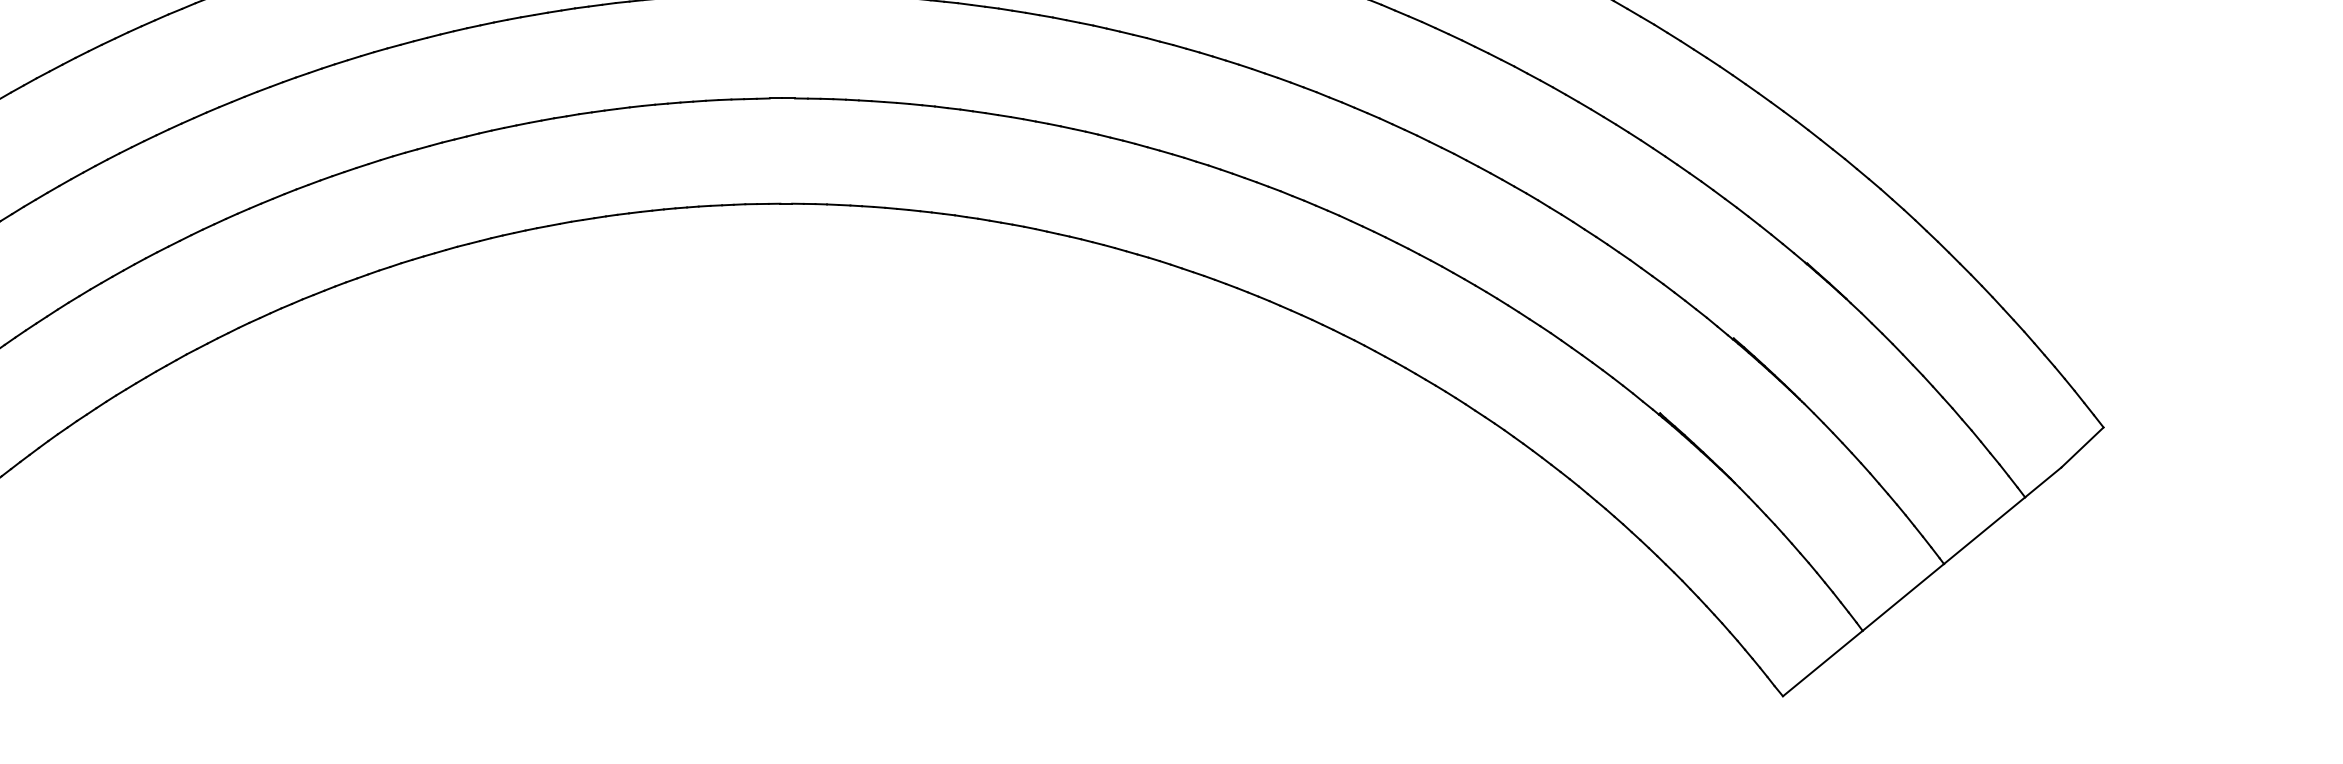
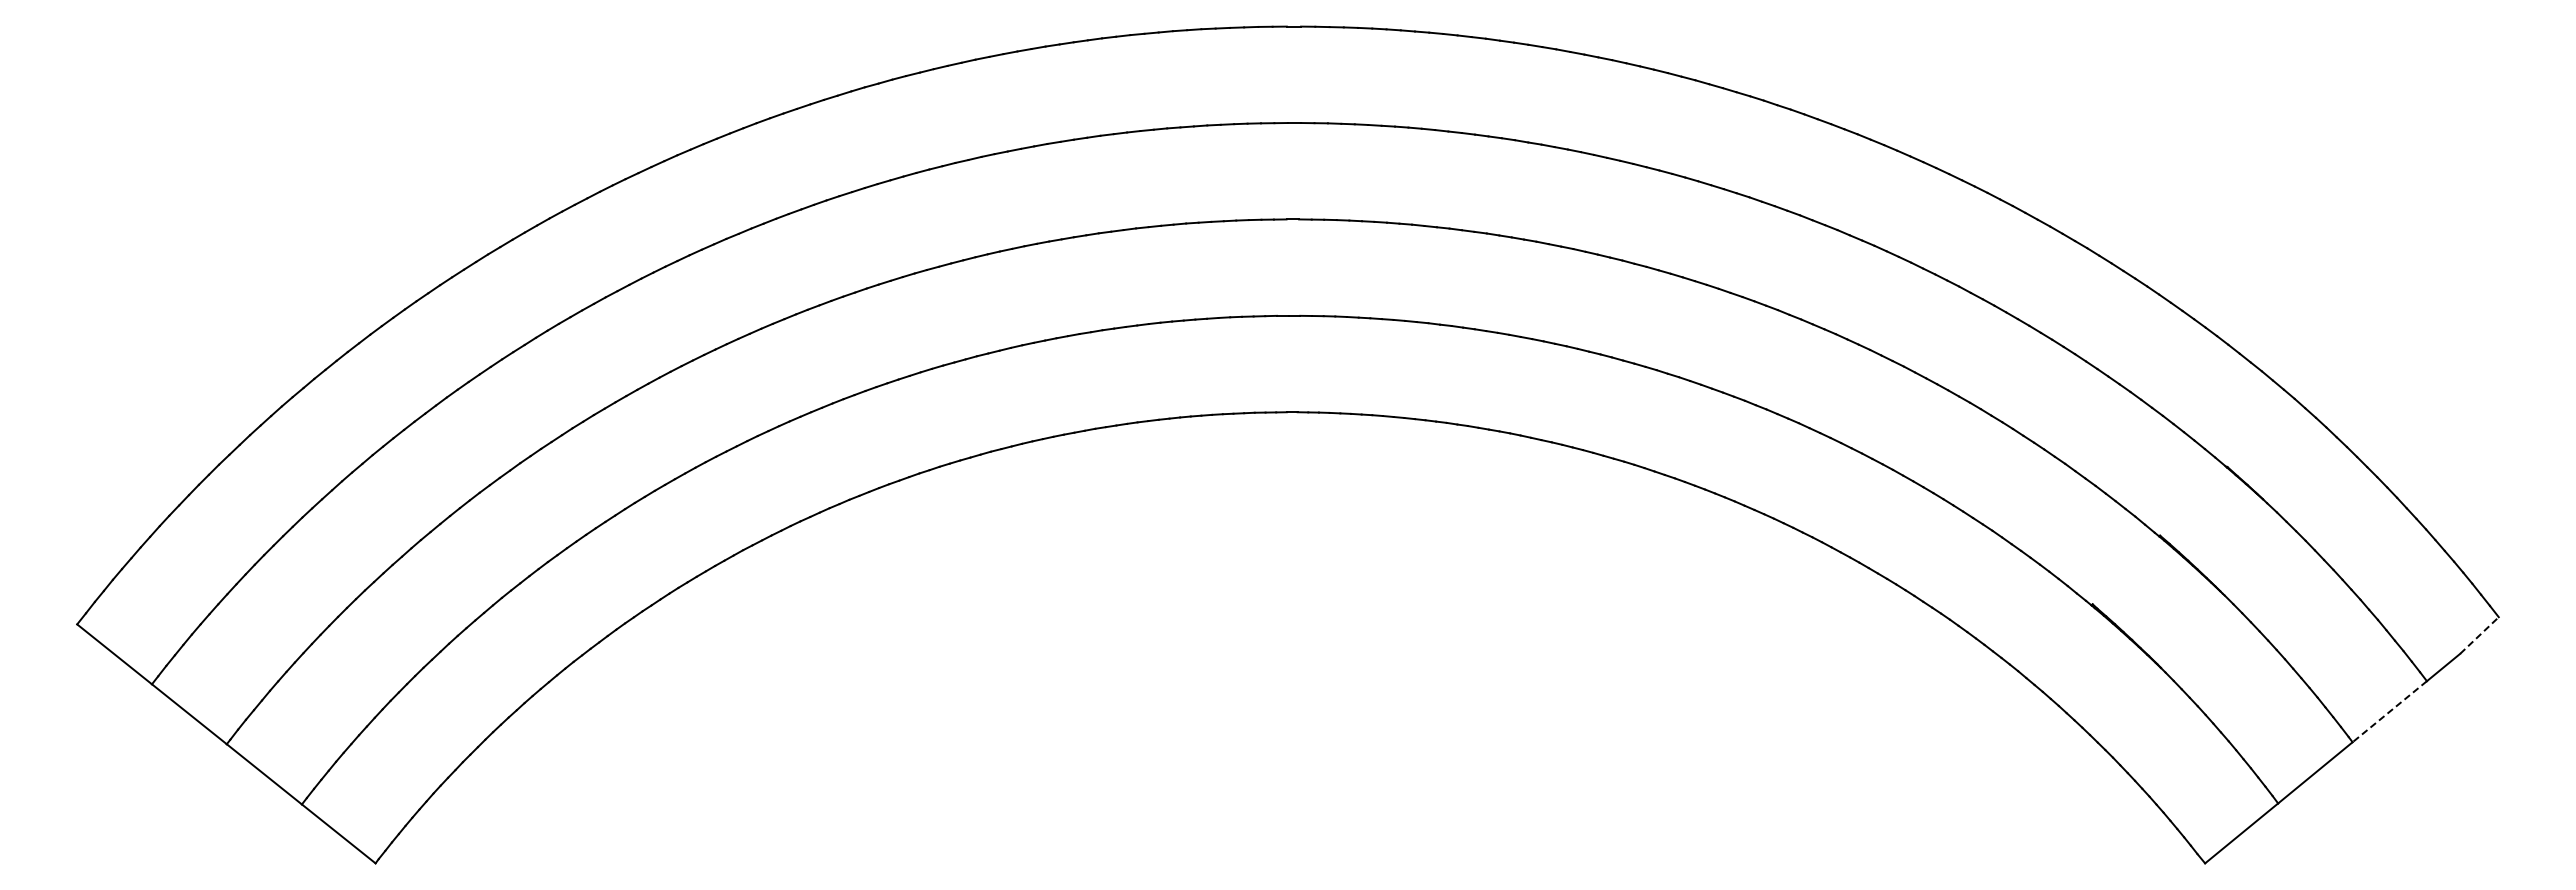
line: (2082, 447) -> (2479, 635), solid -> dashed
line: (1984, 531) -> (2389, 712), solid -> dashed

